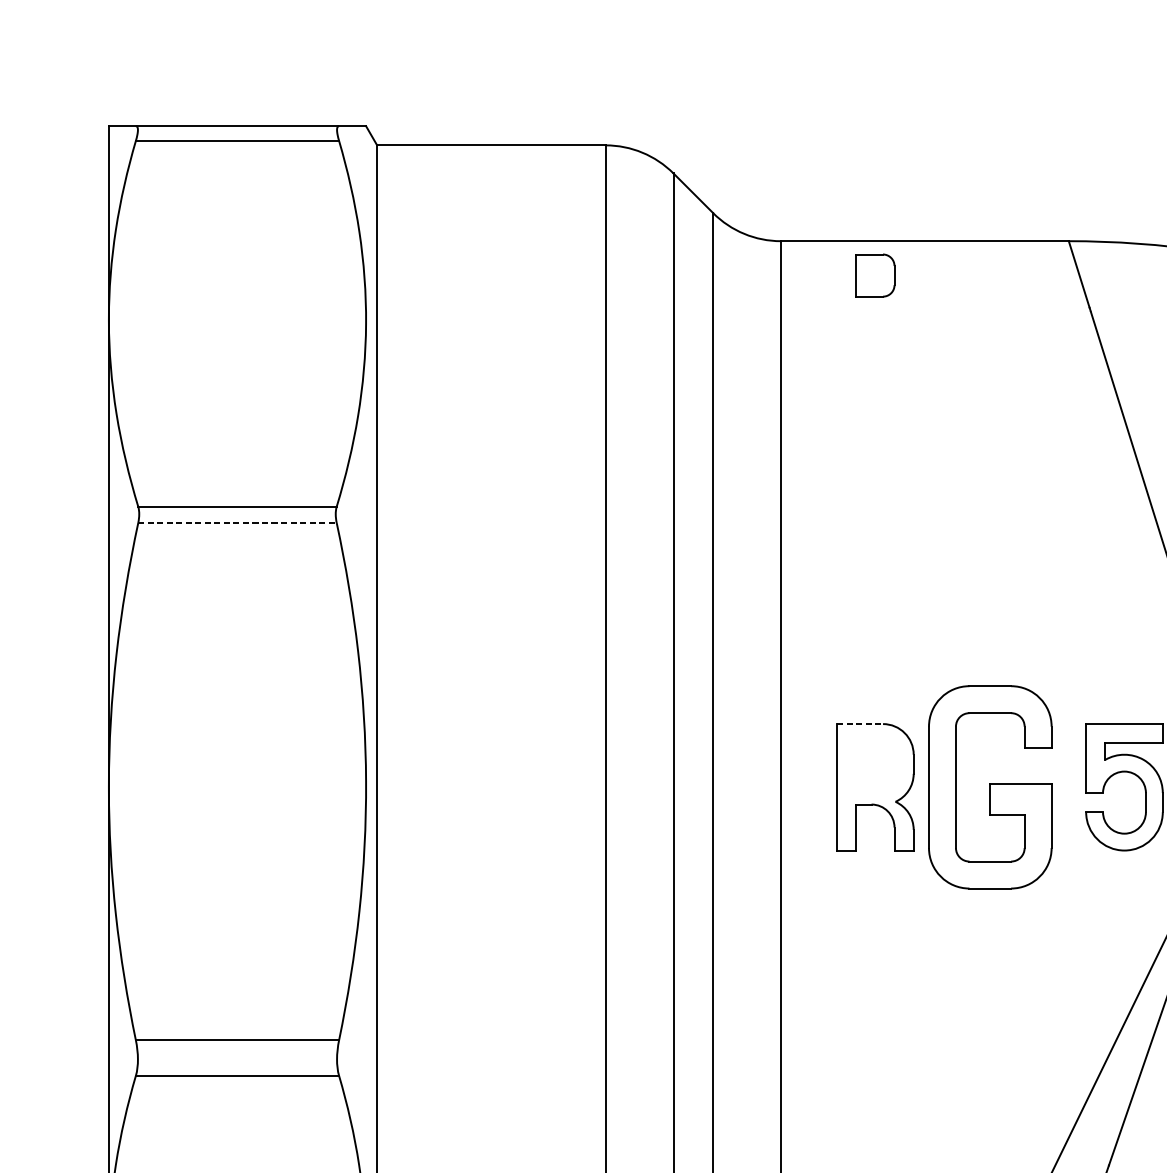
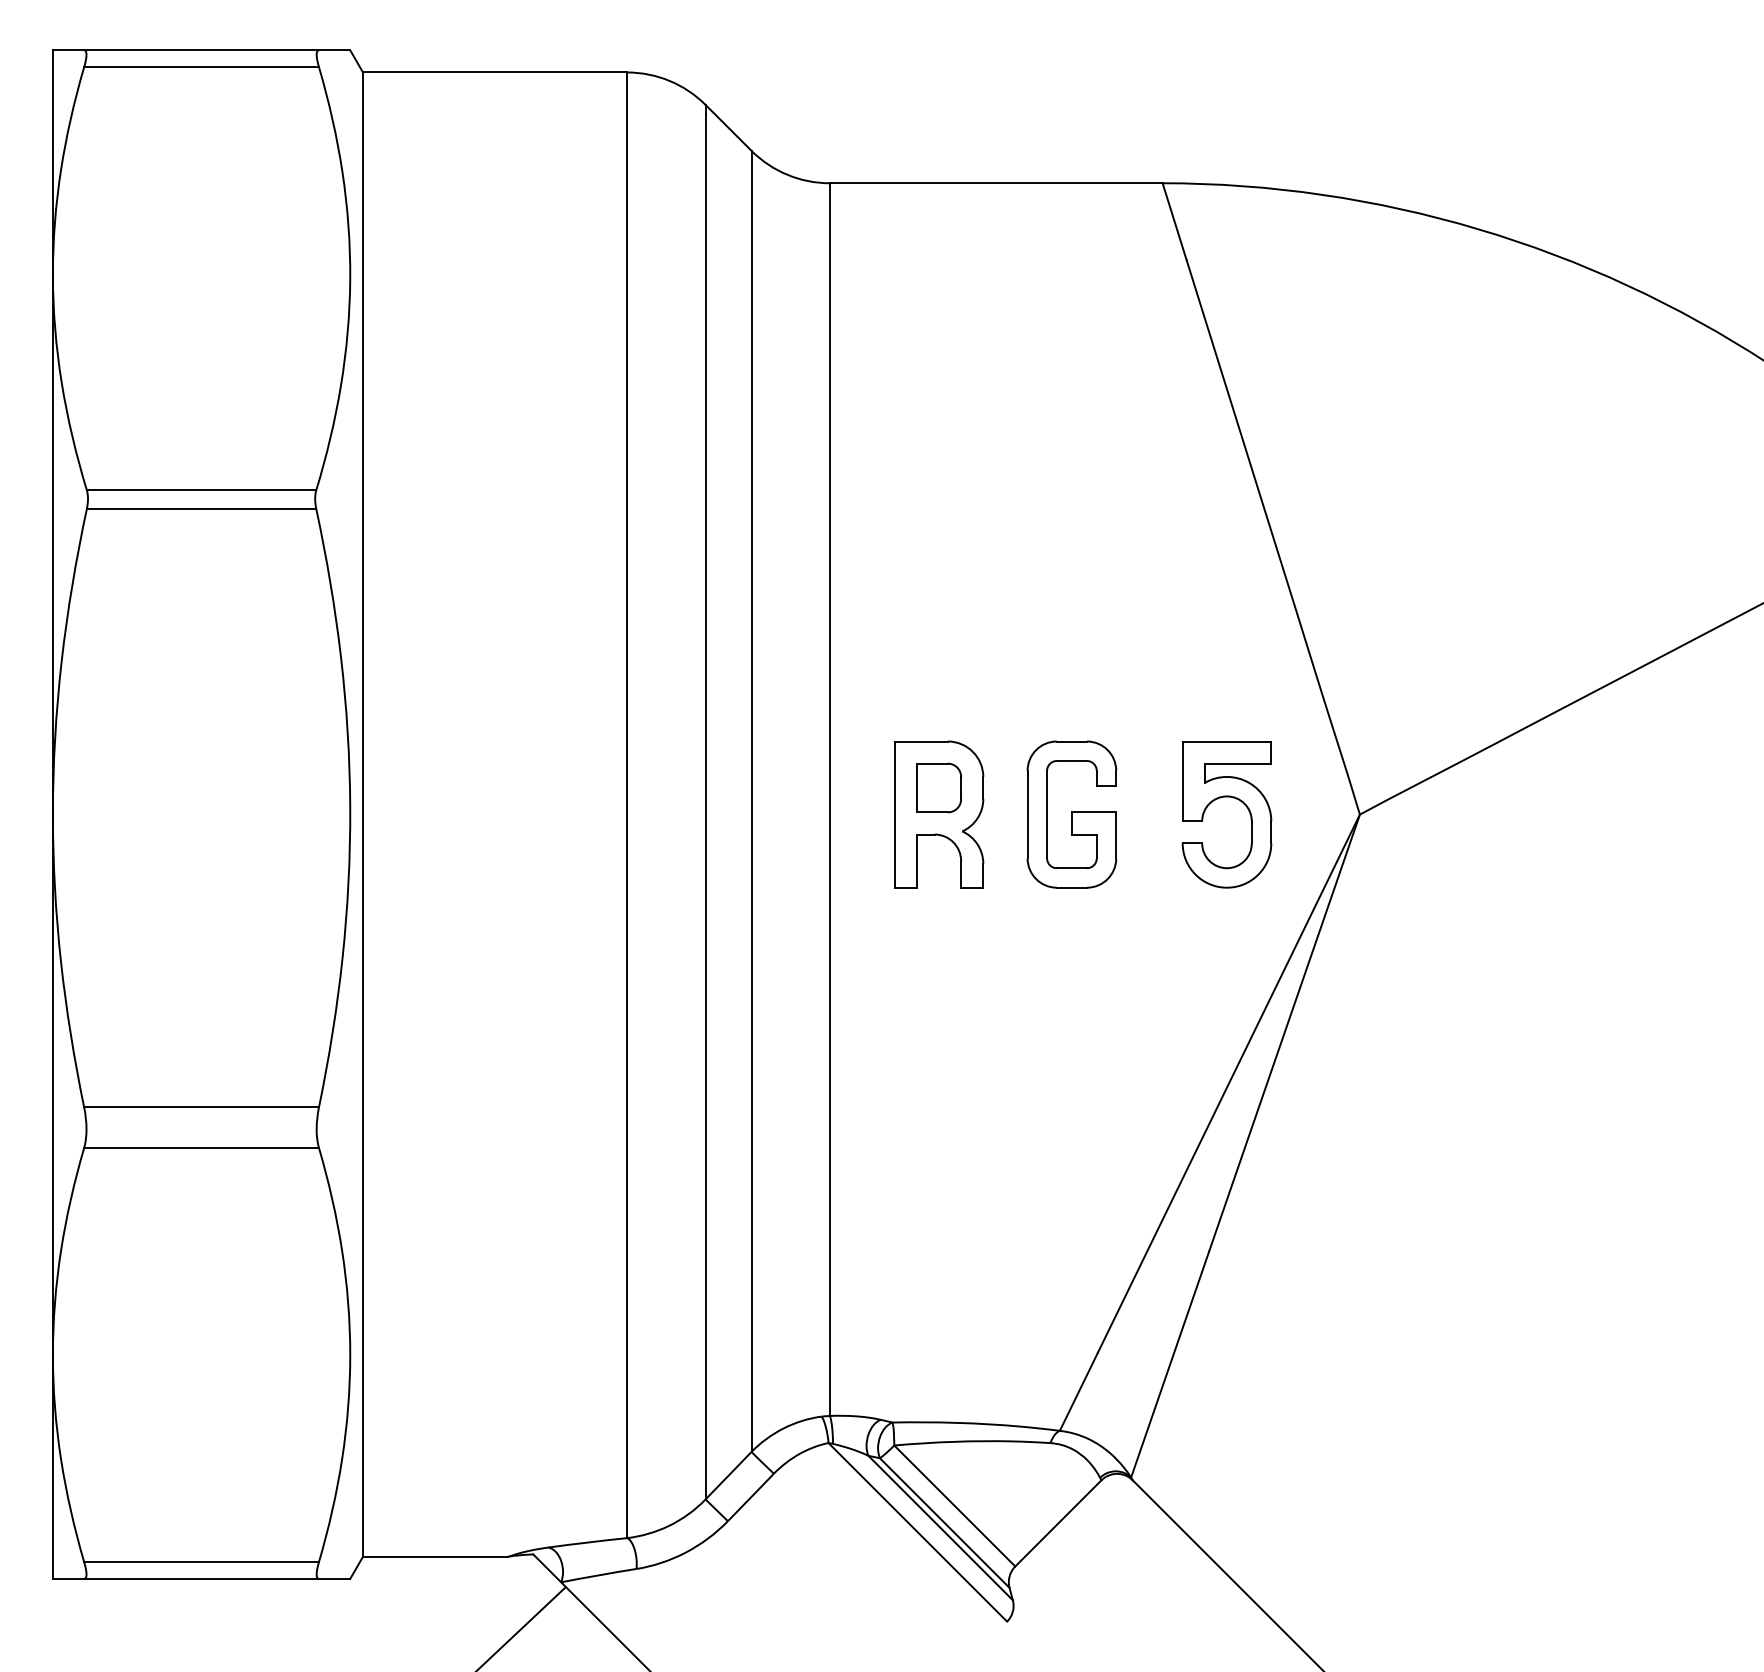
part: (874, 275) -> (938, 787), moved
line: (237, 523) -> (201, 509), dashed -> solid
line: (860, 724) -> (921, 741), dashed -> solid
part: (989, 787) -> (1071, 814), size x0.62

